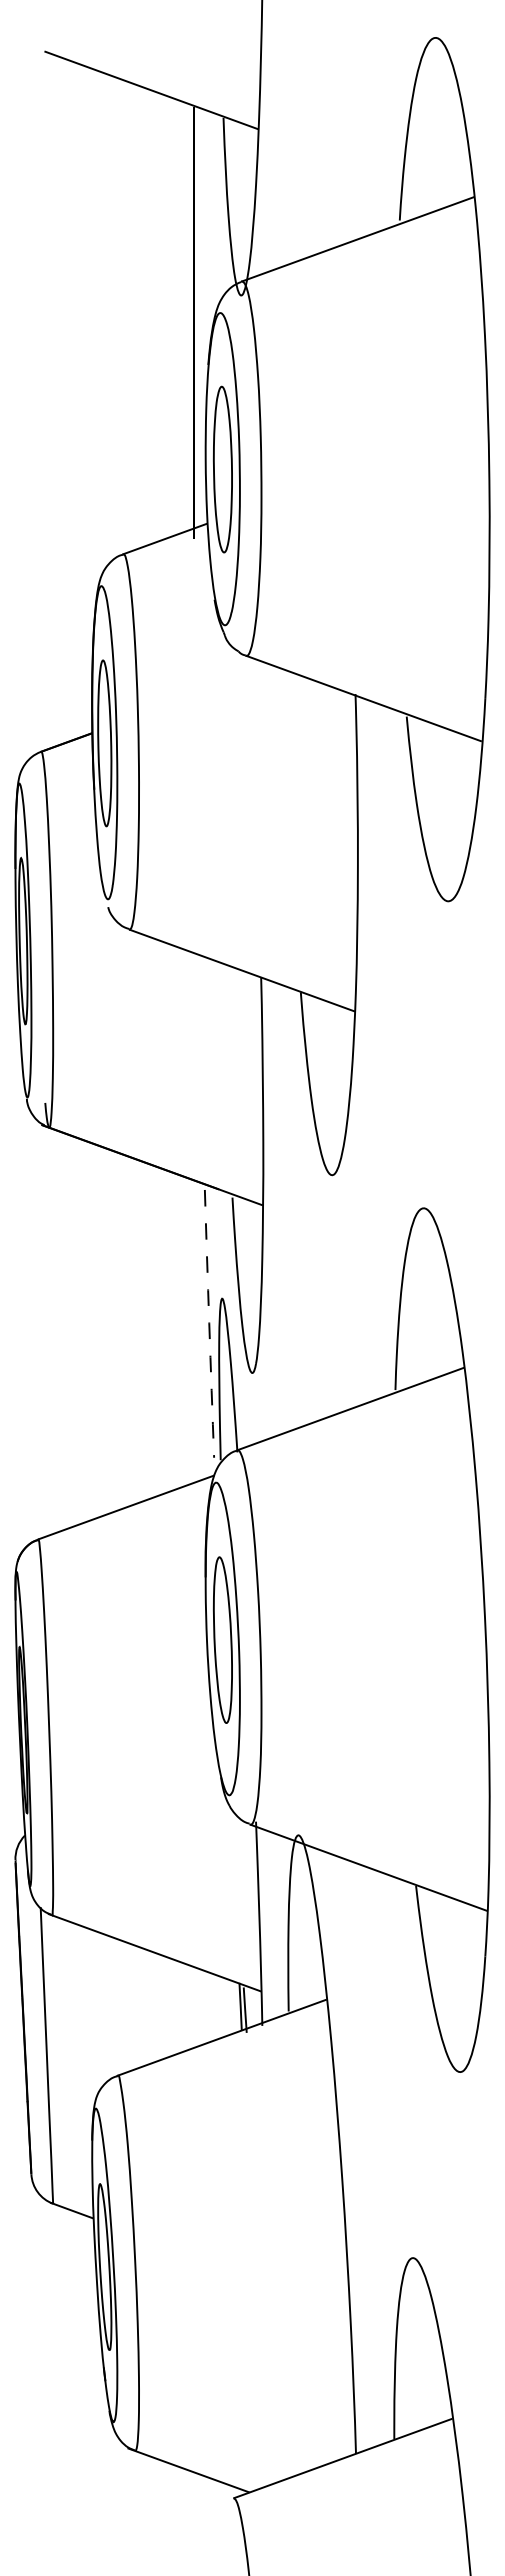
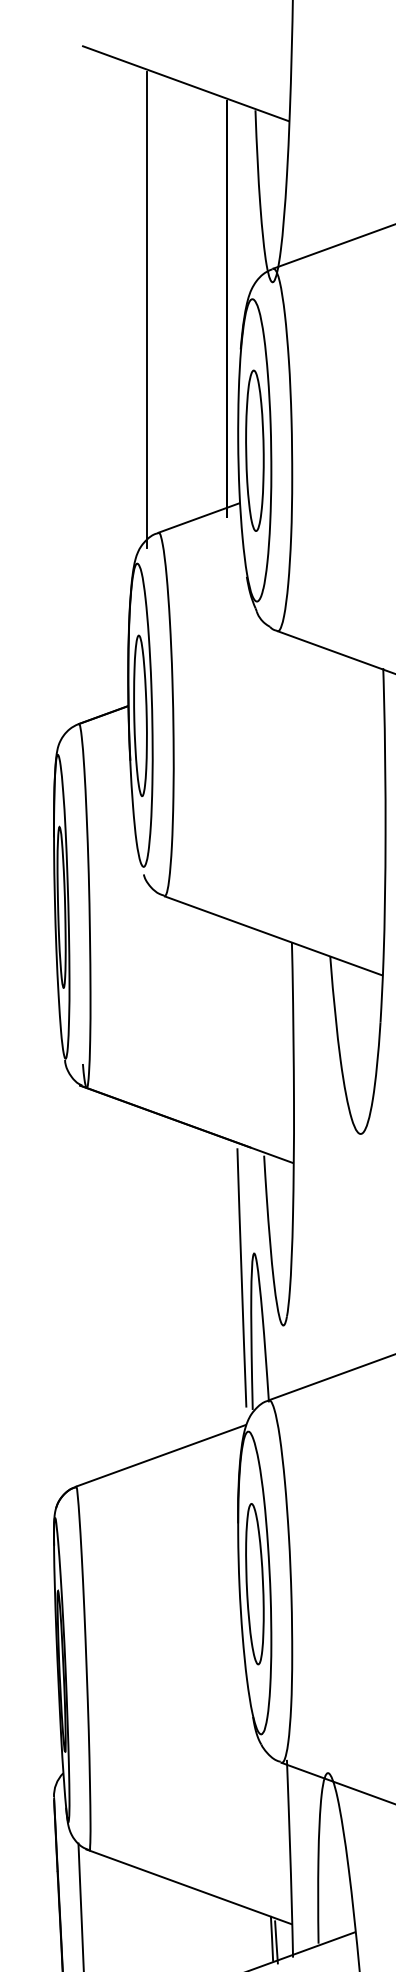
line: (111, 324) -> (147, 310), added
arc: (209, 1323) -> (241, 1277), dashed -> solid

